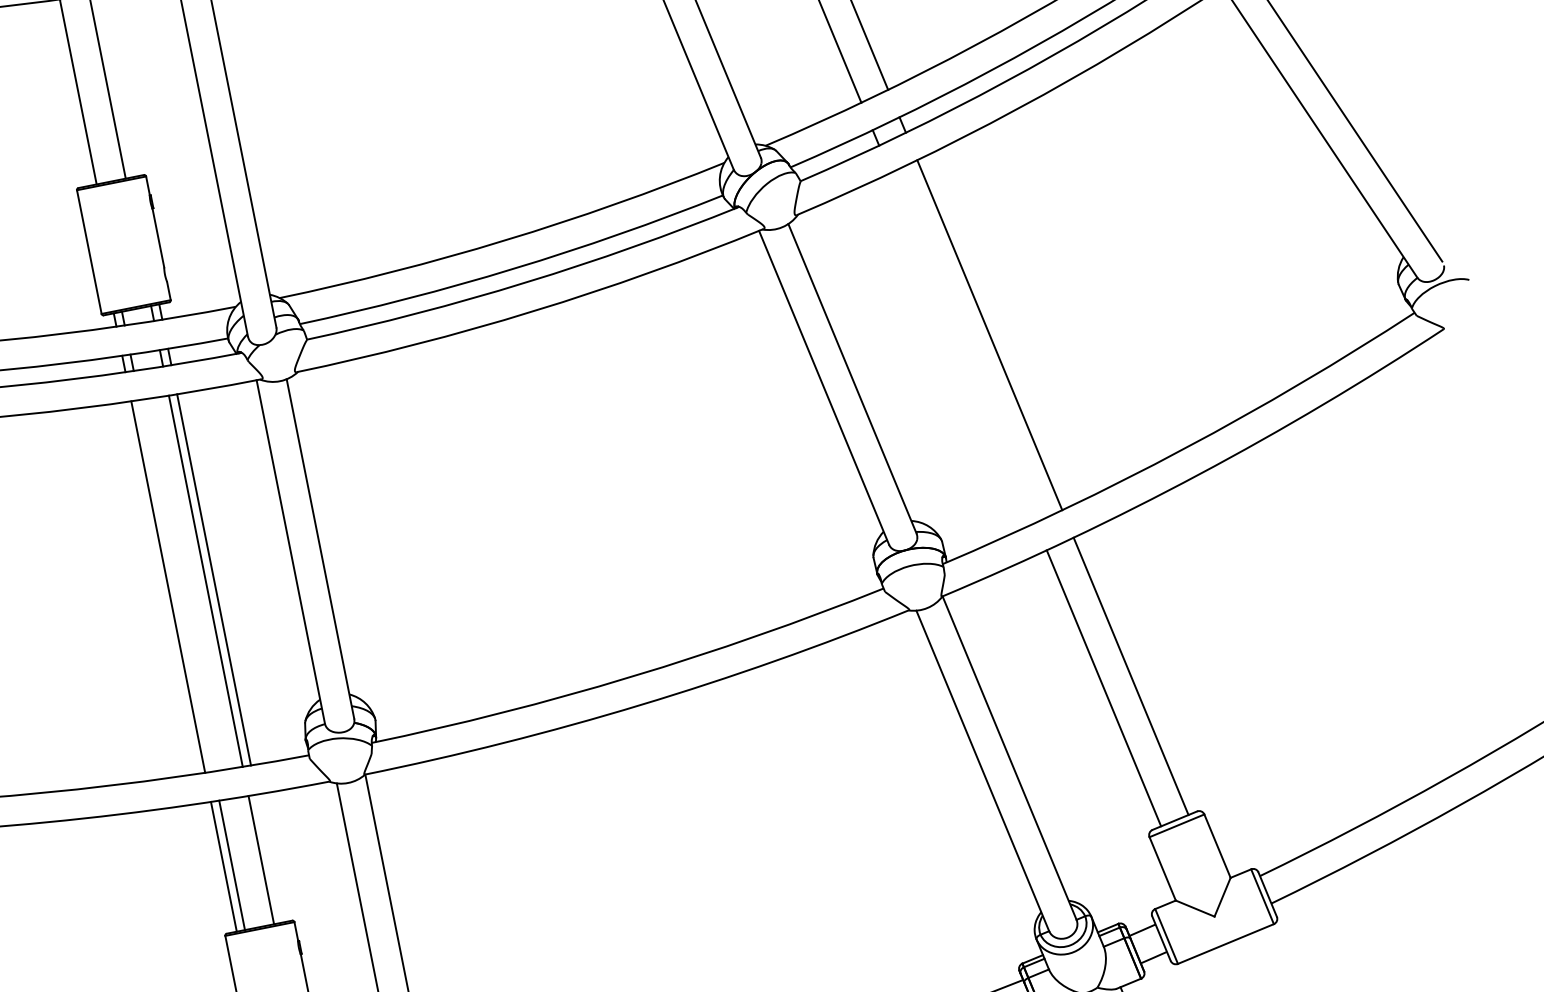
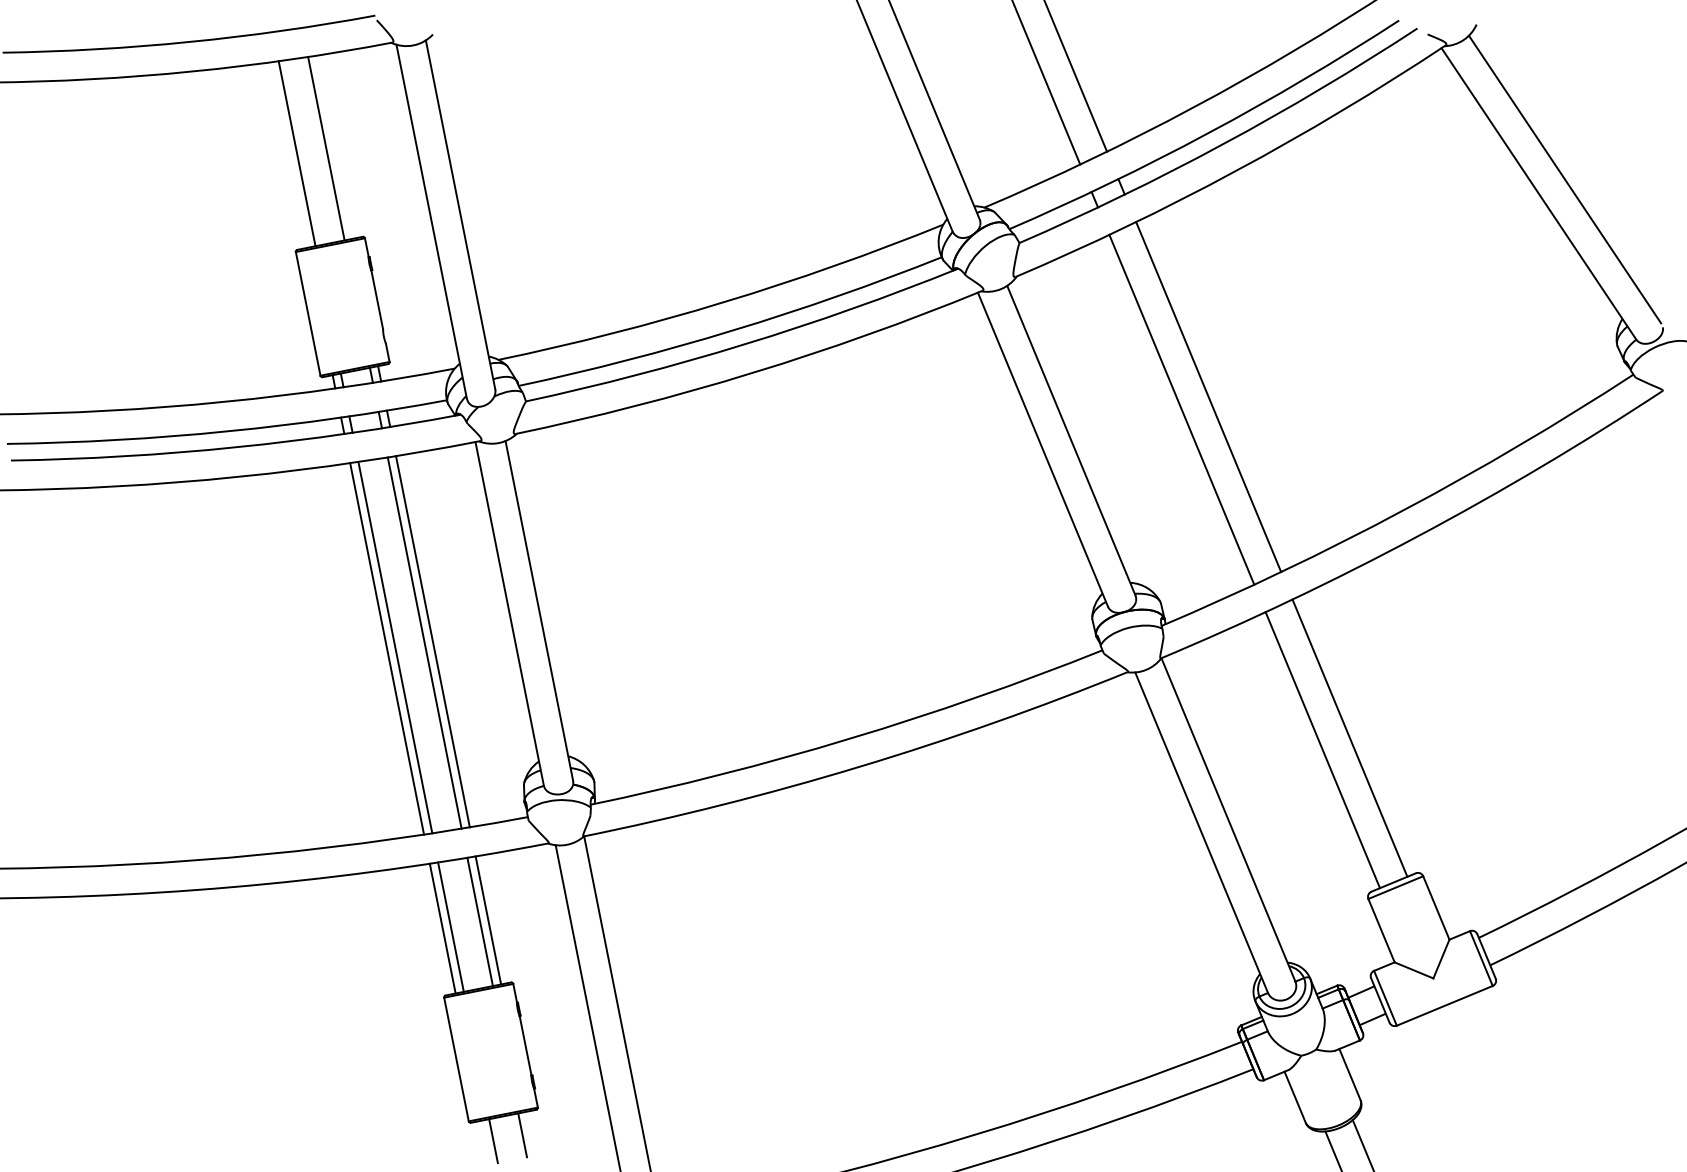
line: (962, 347) -> (1181, 409), added
line: (176, 585) -> (395, 647), added
line: (269, 858) -> (488, 920), added

